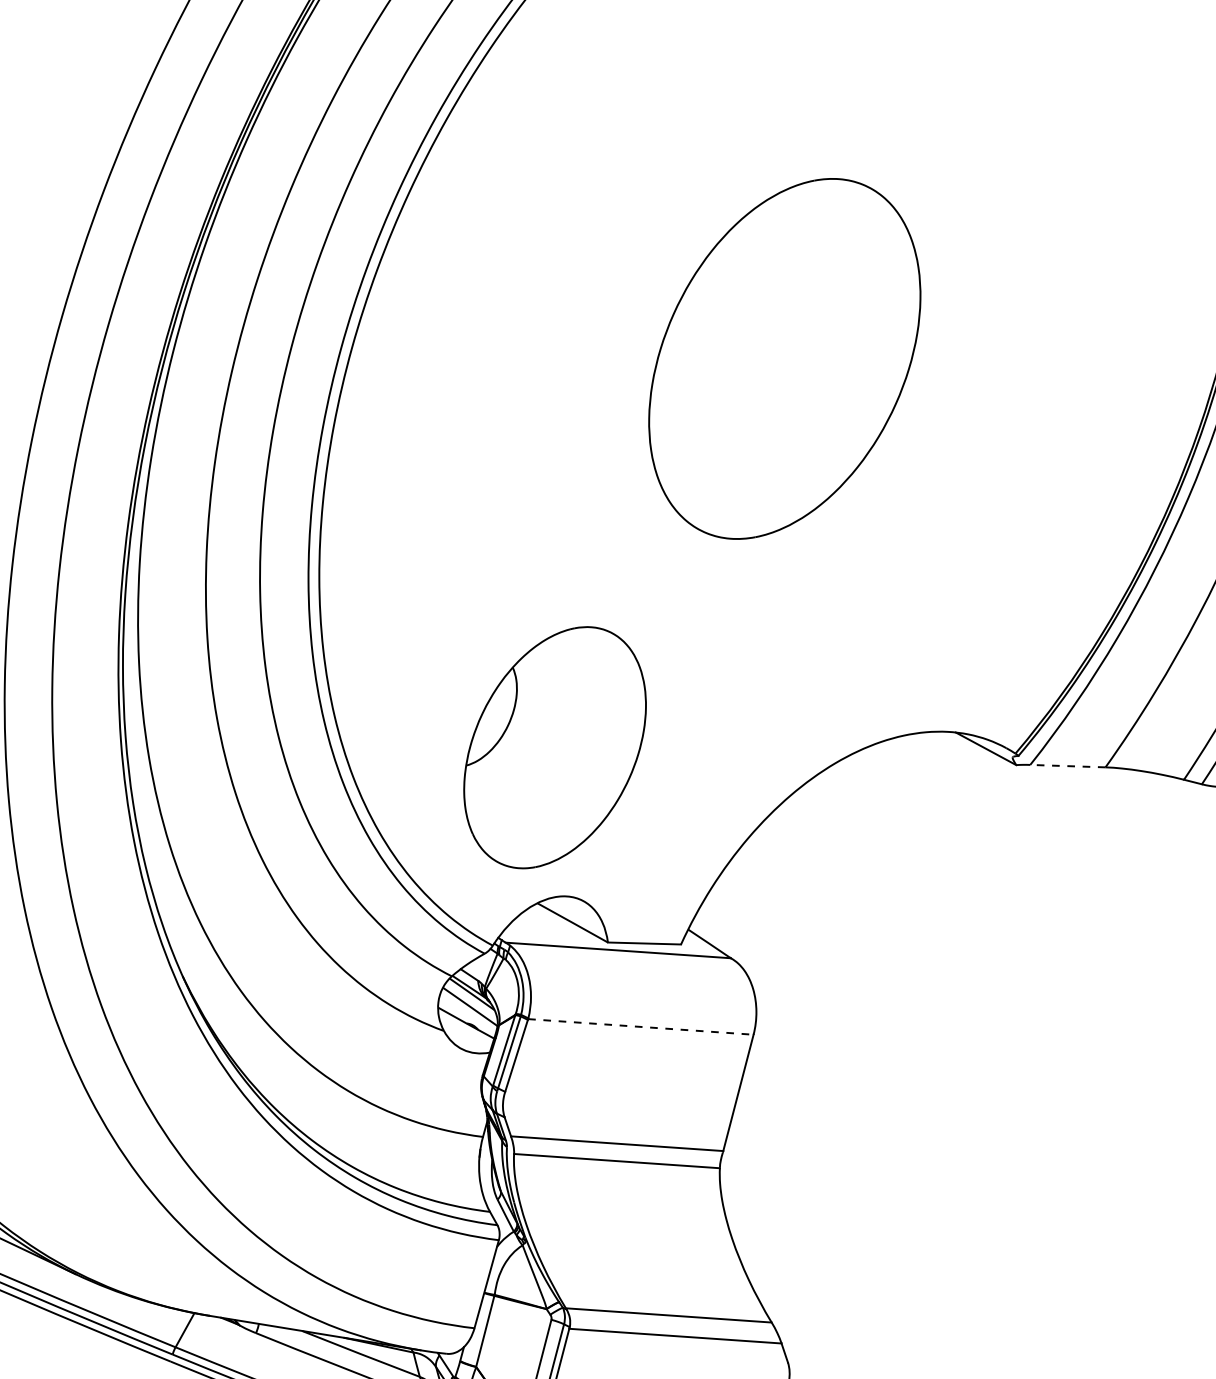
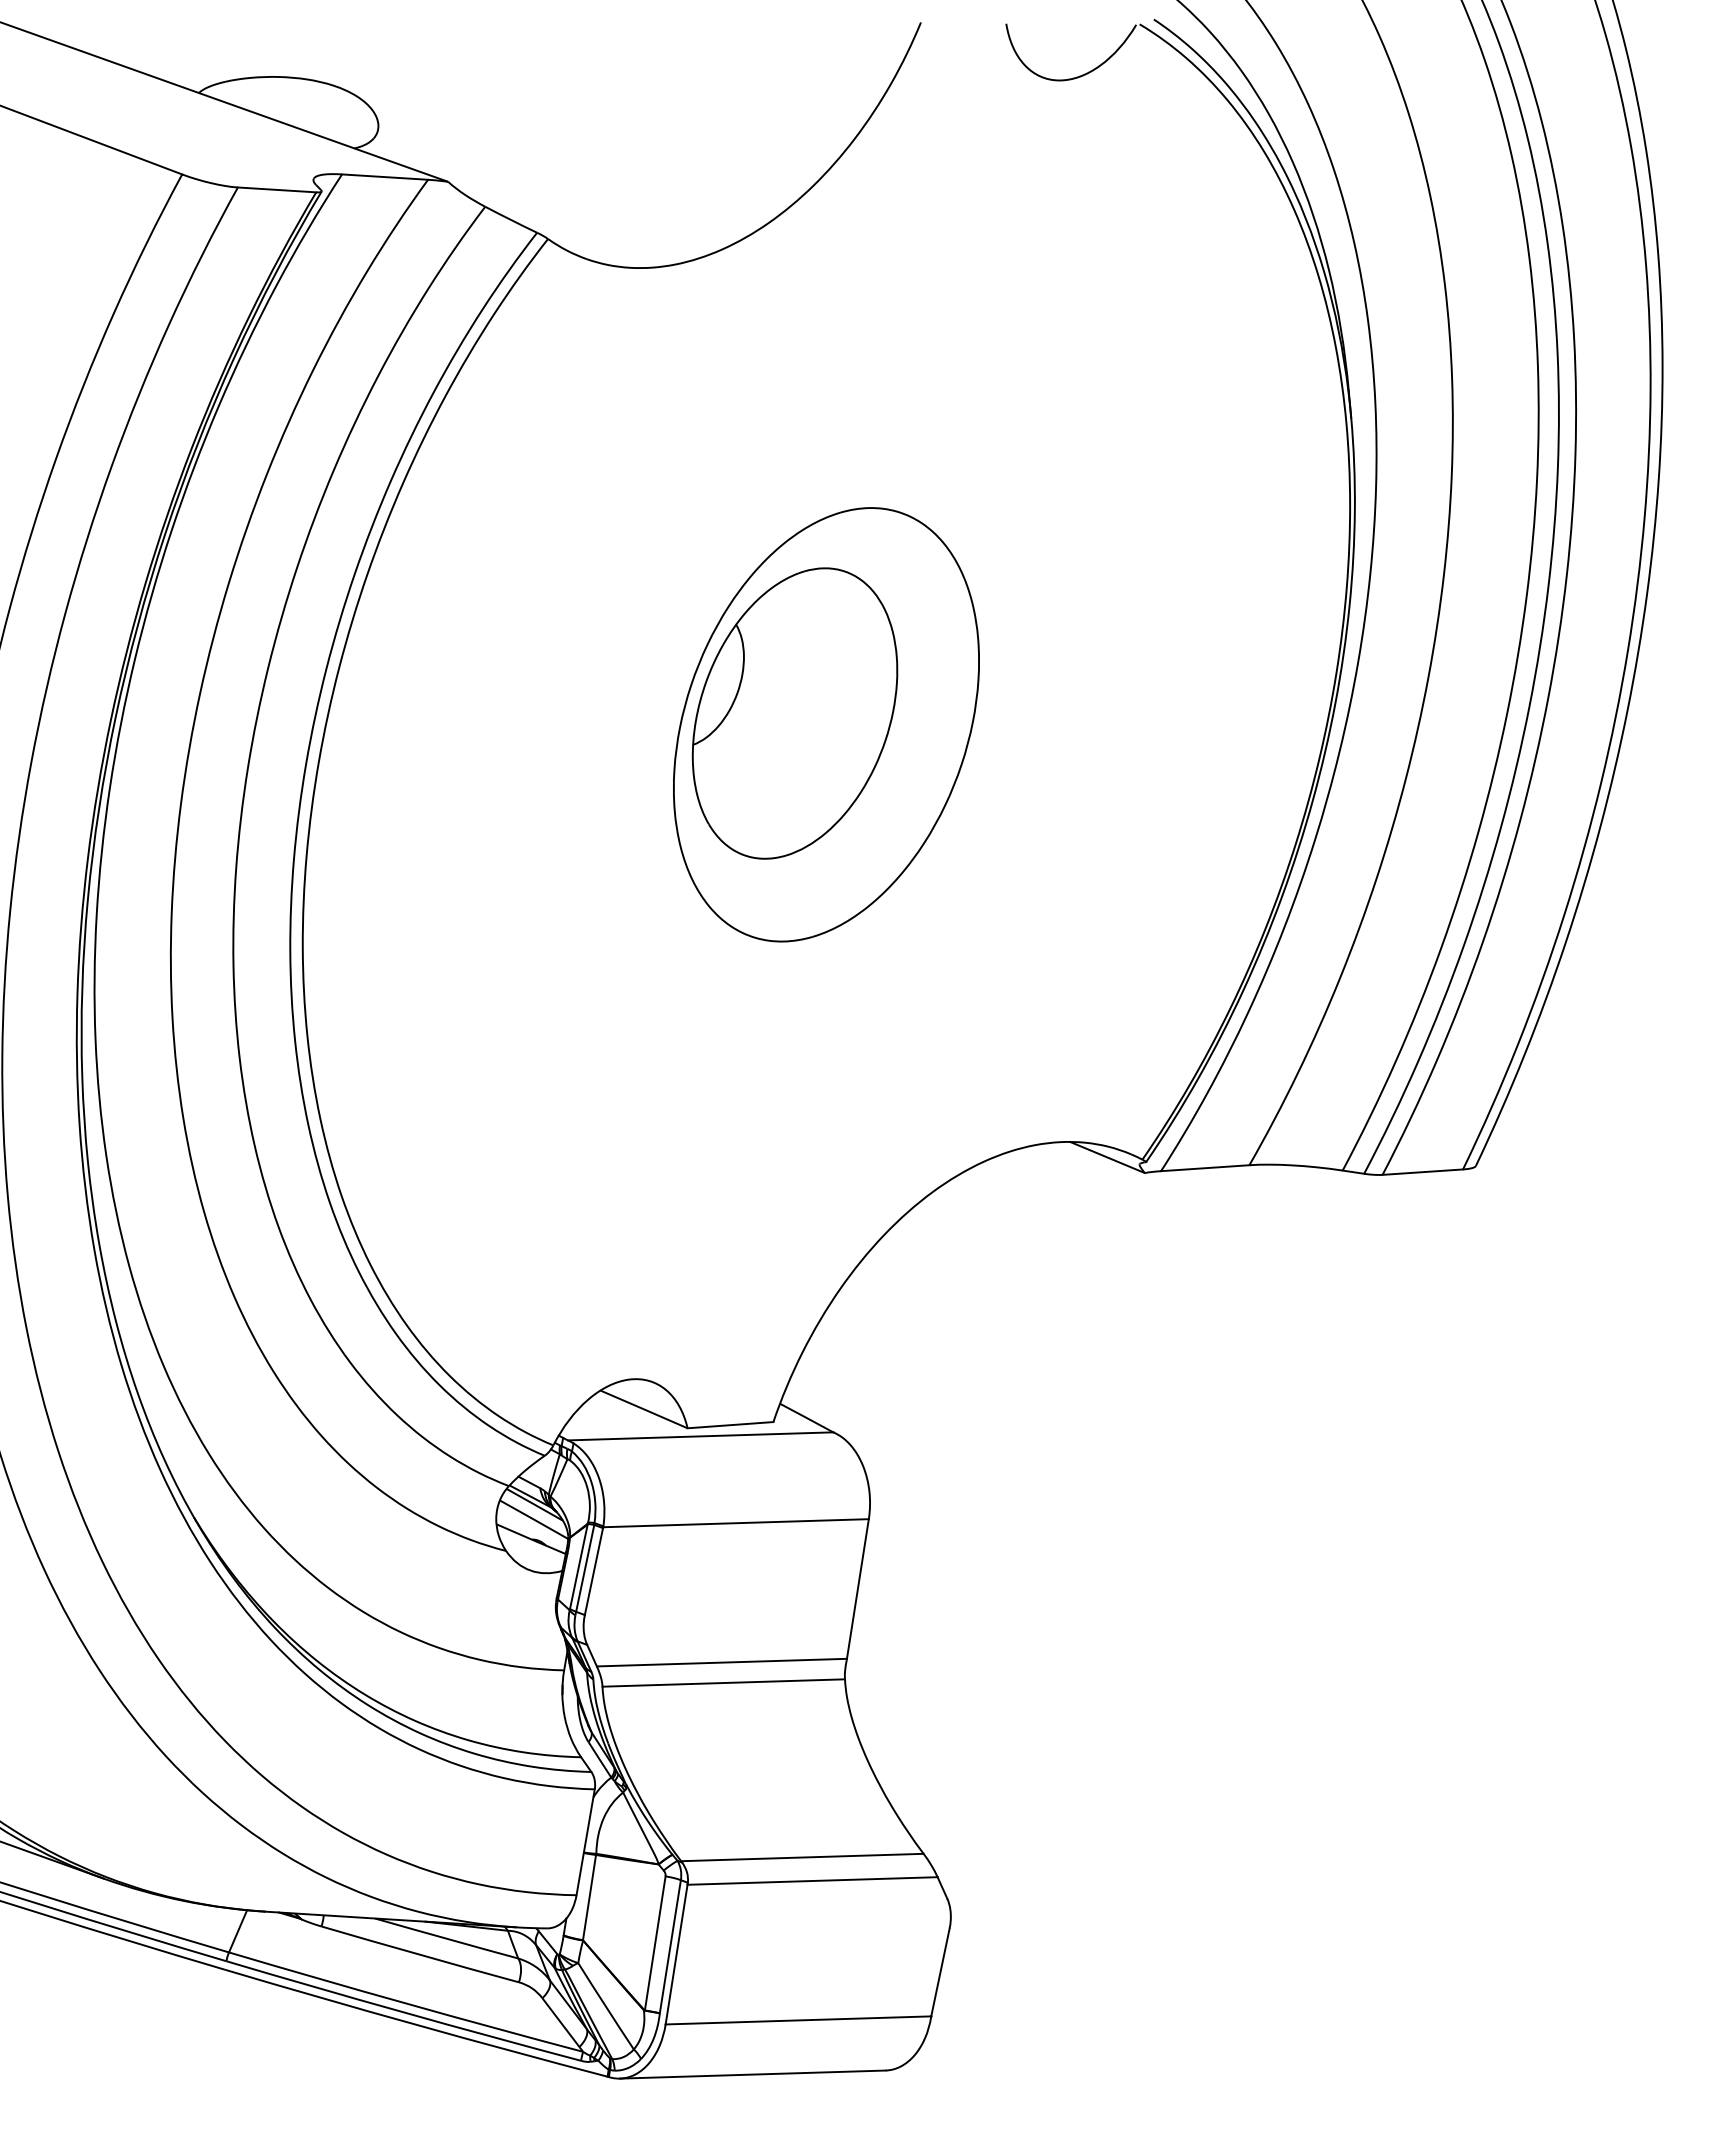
part: (554, 747) -> (794, 713), moved
line: (1067, 766) -> (1204, 1168), dashed -> solid
line: (641, 1027) -> (736, 1523), dashed -> solid

